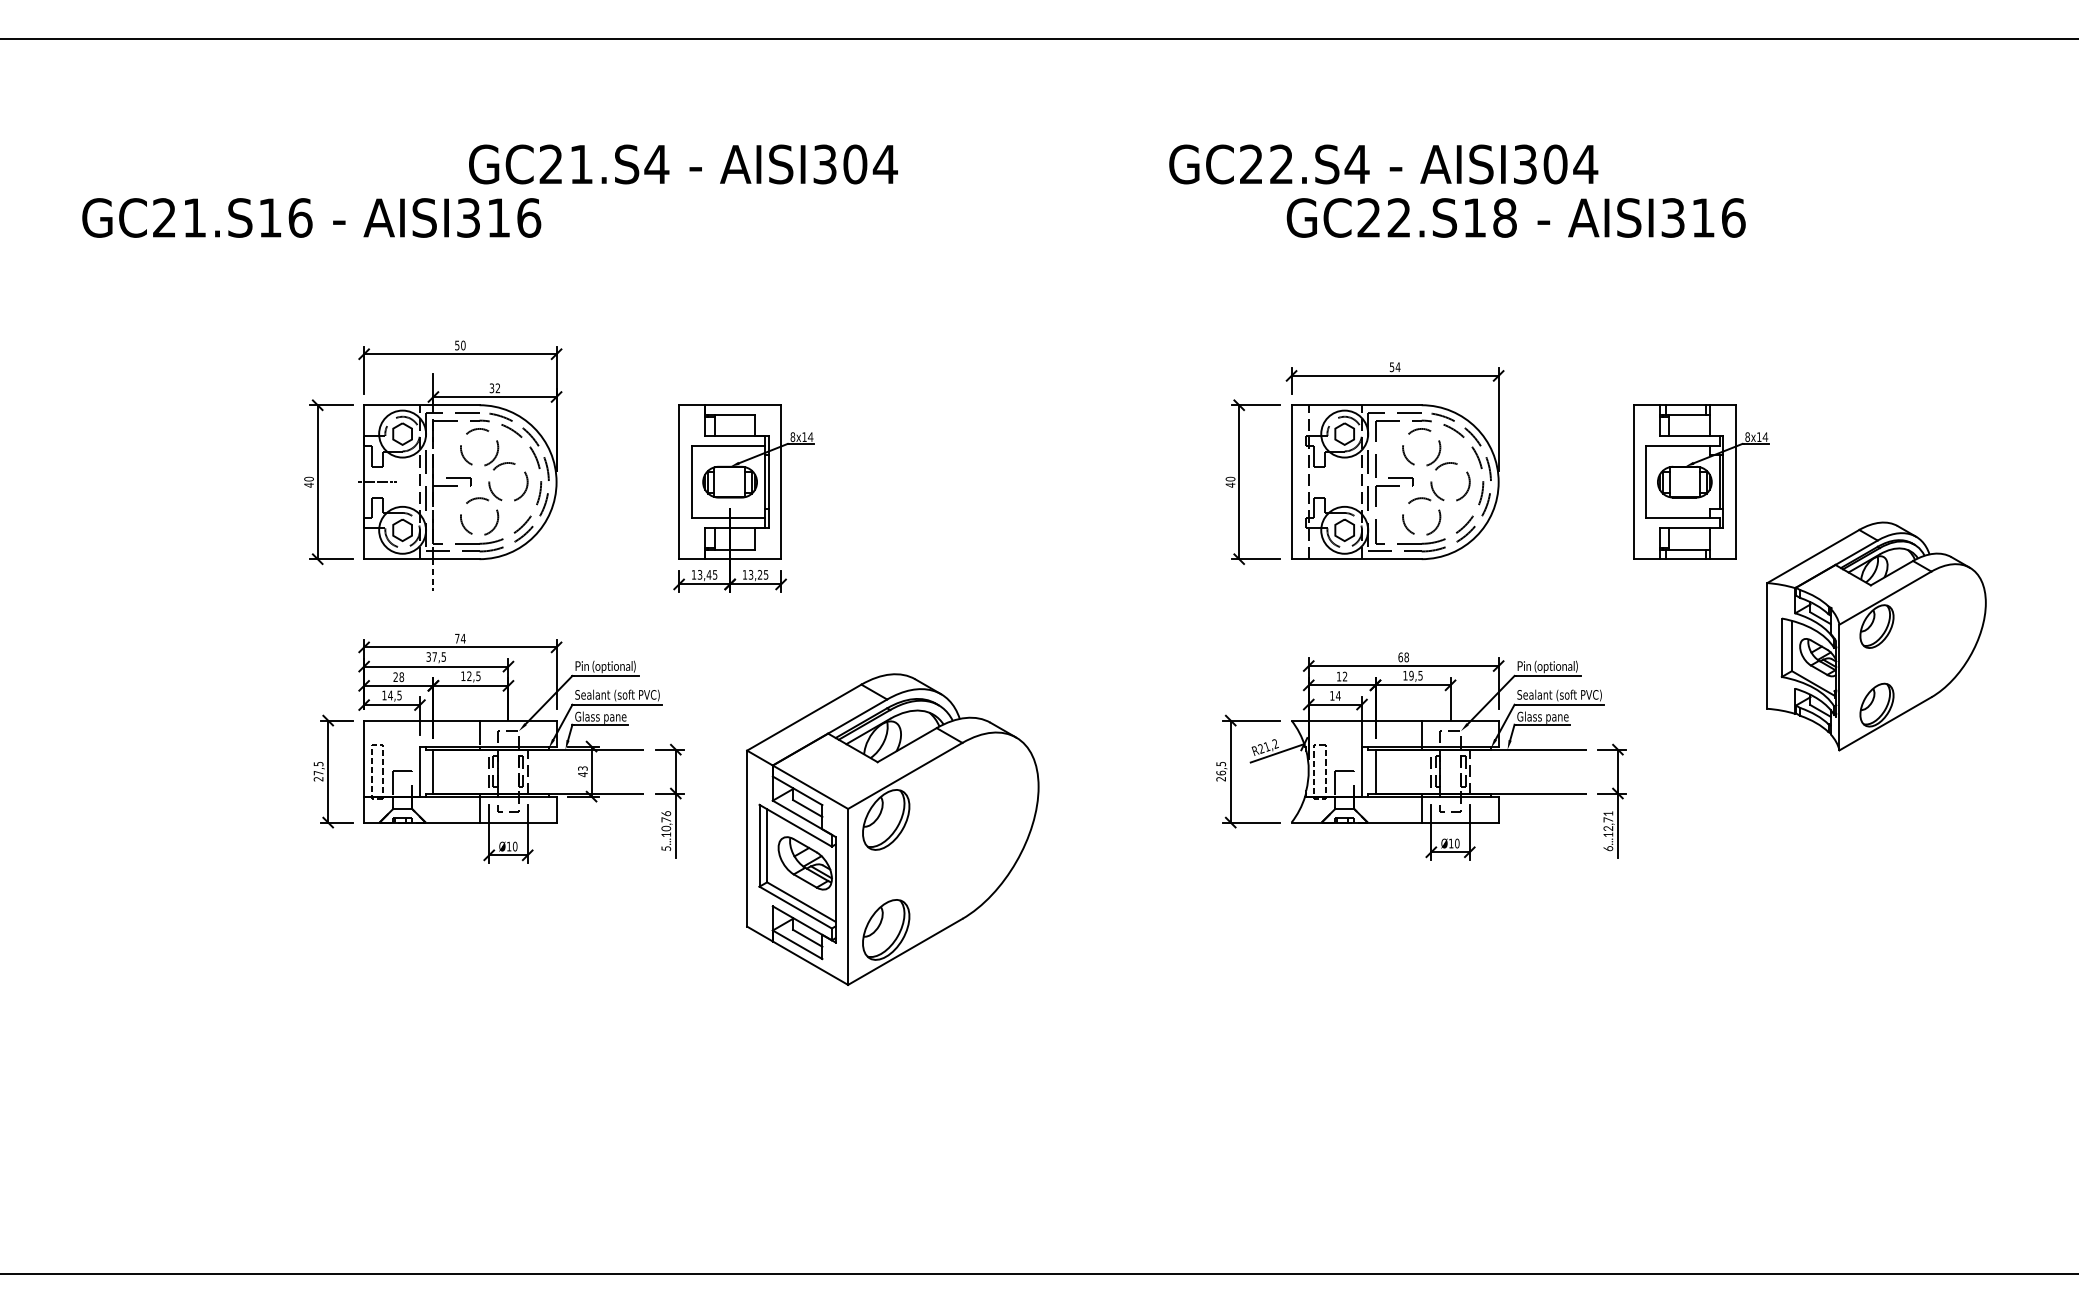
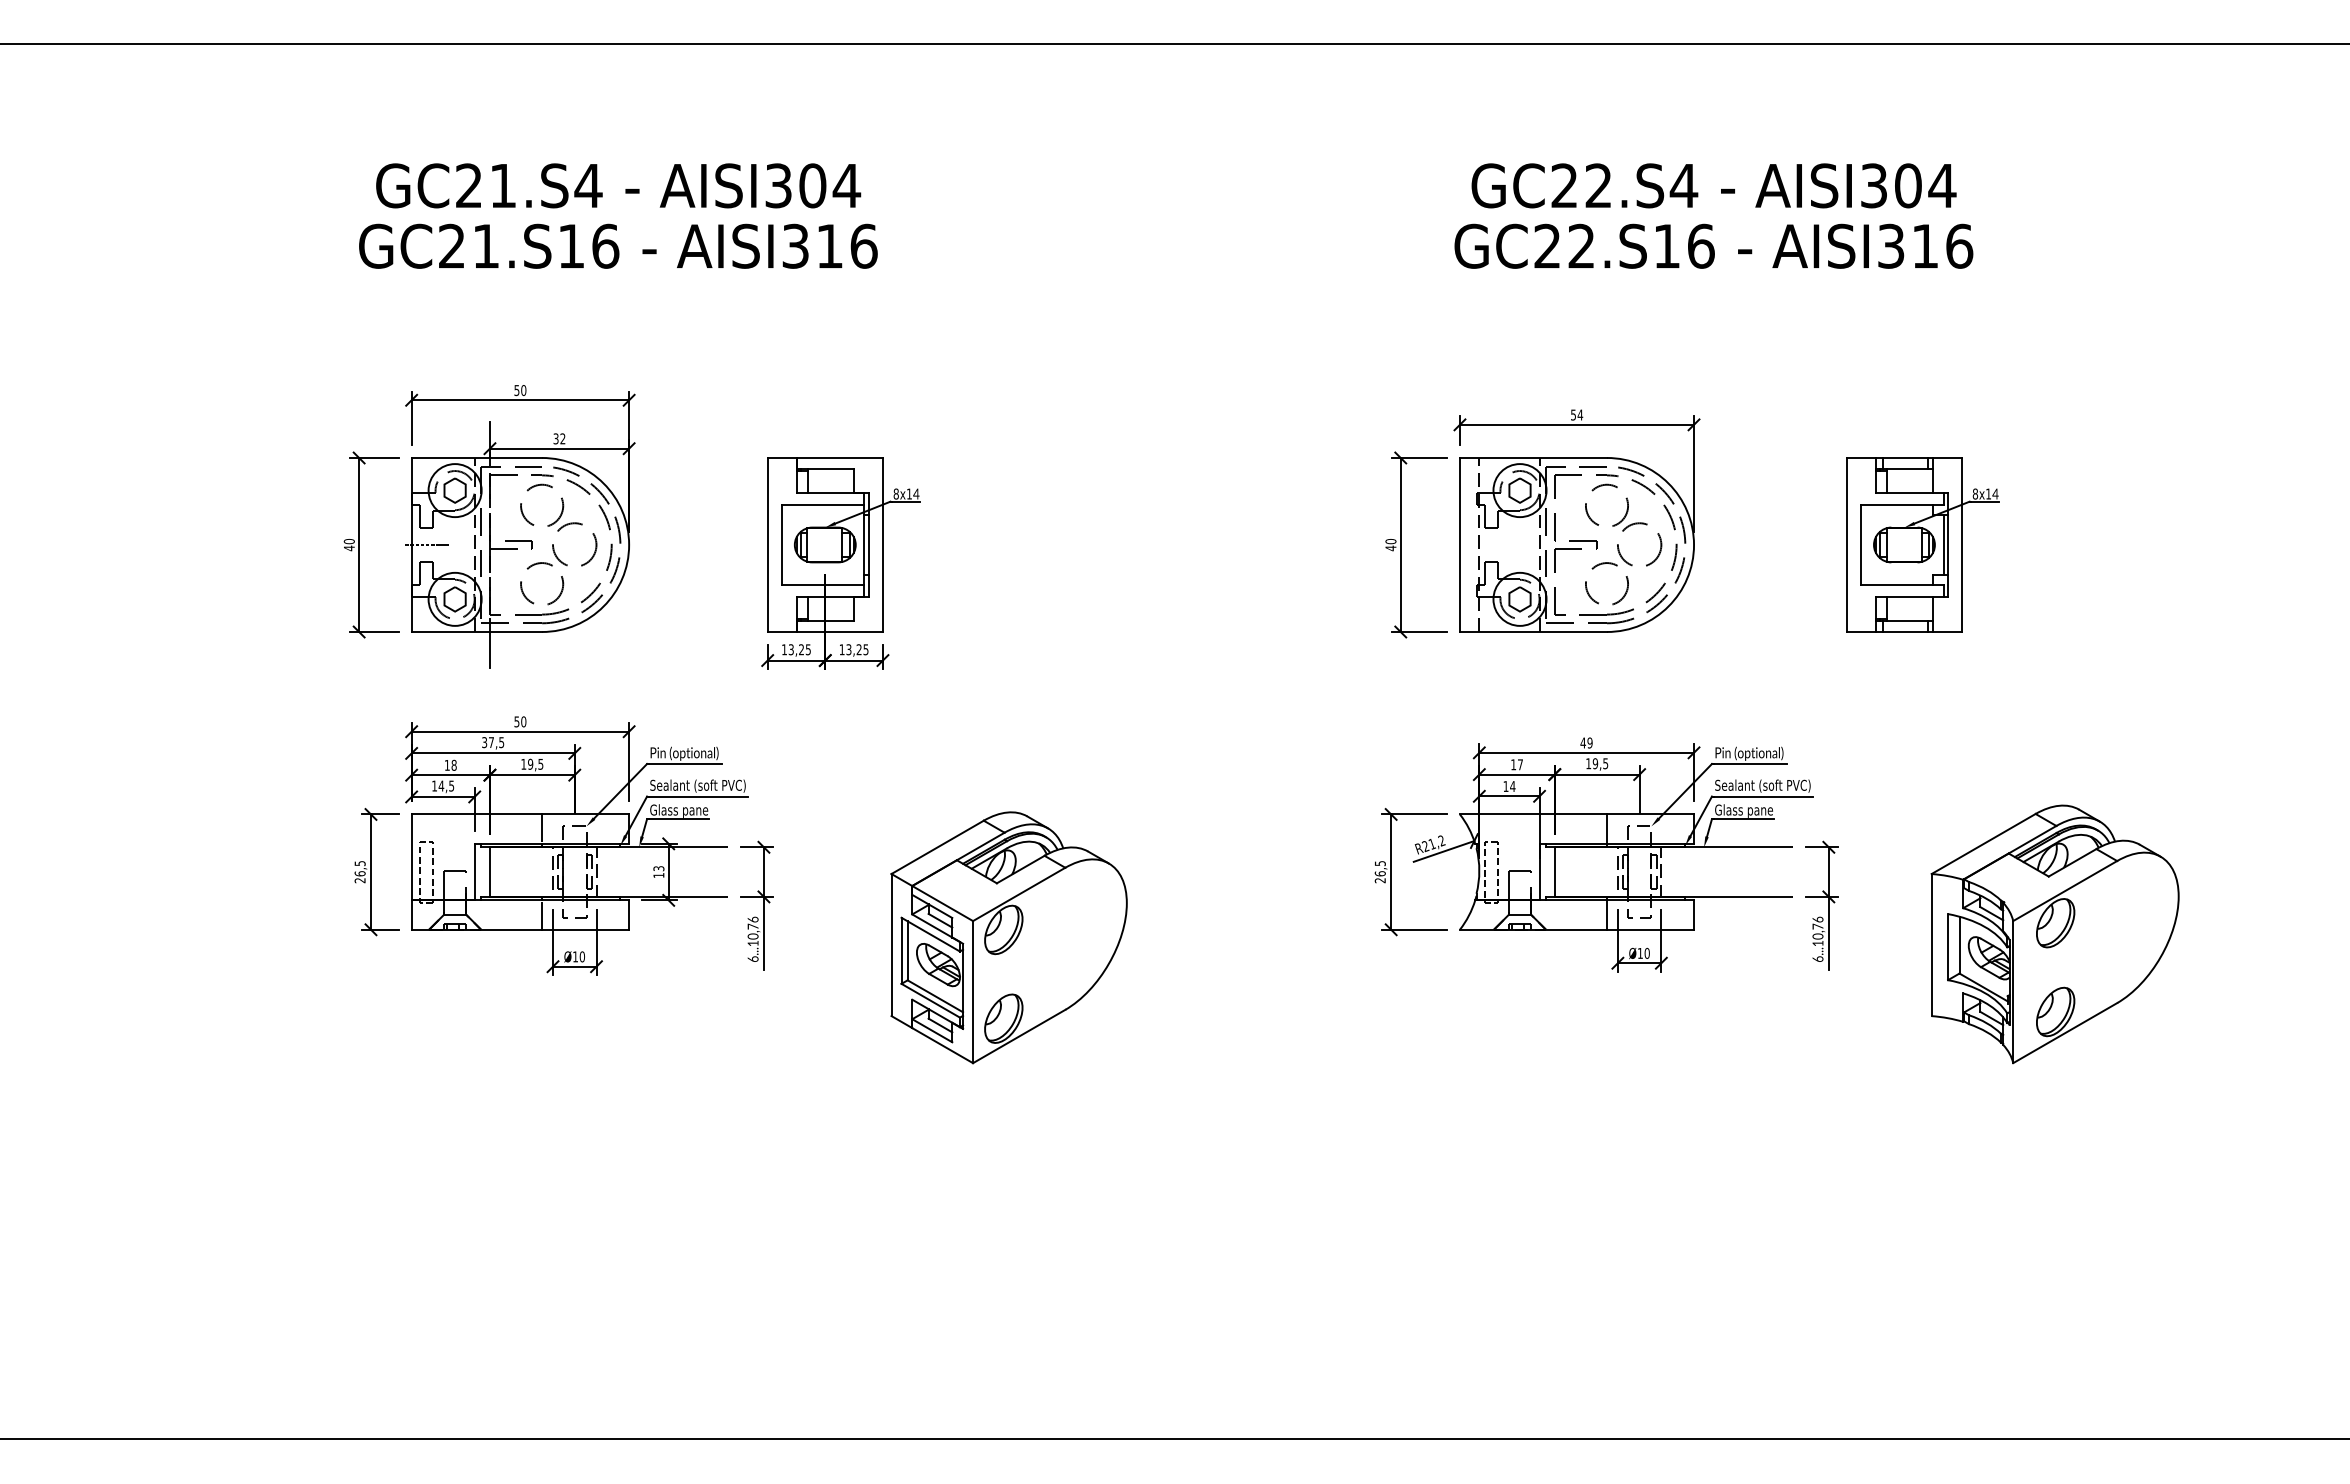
text: (683, 164) -> (618, 185), moved
text: (1383, 164) -> (1713, 185), moved
text: (311, 217) -> (618, 245), moved
text: (1504, 217) -> (1700, 245), GC22.S18 -> GC22.S16
line: (433, 574) -> (489, 649), dashed -> solid
text: (709, 574) -> (801, 649), 13,45 -> 13,25
part: (1875, 636) -> (2054, 934), moved
text: (460, 638) -> (520, 721), 74 -> 50
text: (1403, 656) -> (1586, 742), 68 -> 49
text: (469, 675) -> (530, 763), 12,5 -> 19,5
text: (394, 676) -> (446, 764), 28 -> 18
text: (1344, 676) -> (1519, 764), 12 -> 17
text: (318, 772) -> (359, 873), 27,5 -> 26,5
text: (582, 774) -> (658, 875), 43 -> 13
text: (1607, 820) -> (1817, 927), 6...12,71 -> 6...10,76
part: (892, 829) -> (1008, 937), size x0.71
text: (665, 848) -> (752, 958), 5...10,76 -> 6...10,76

